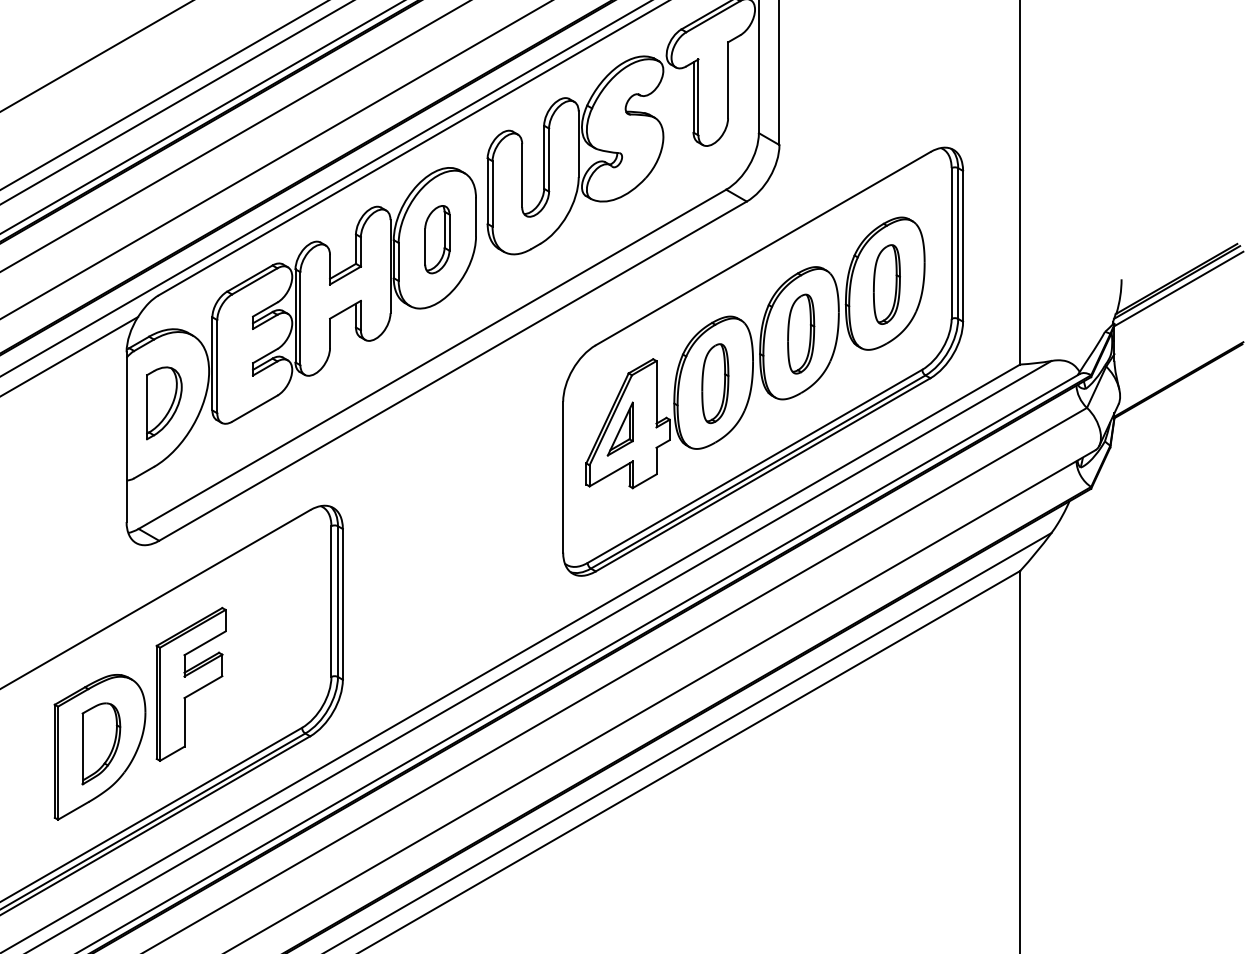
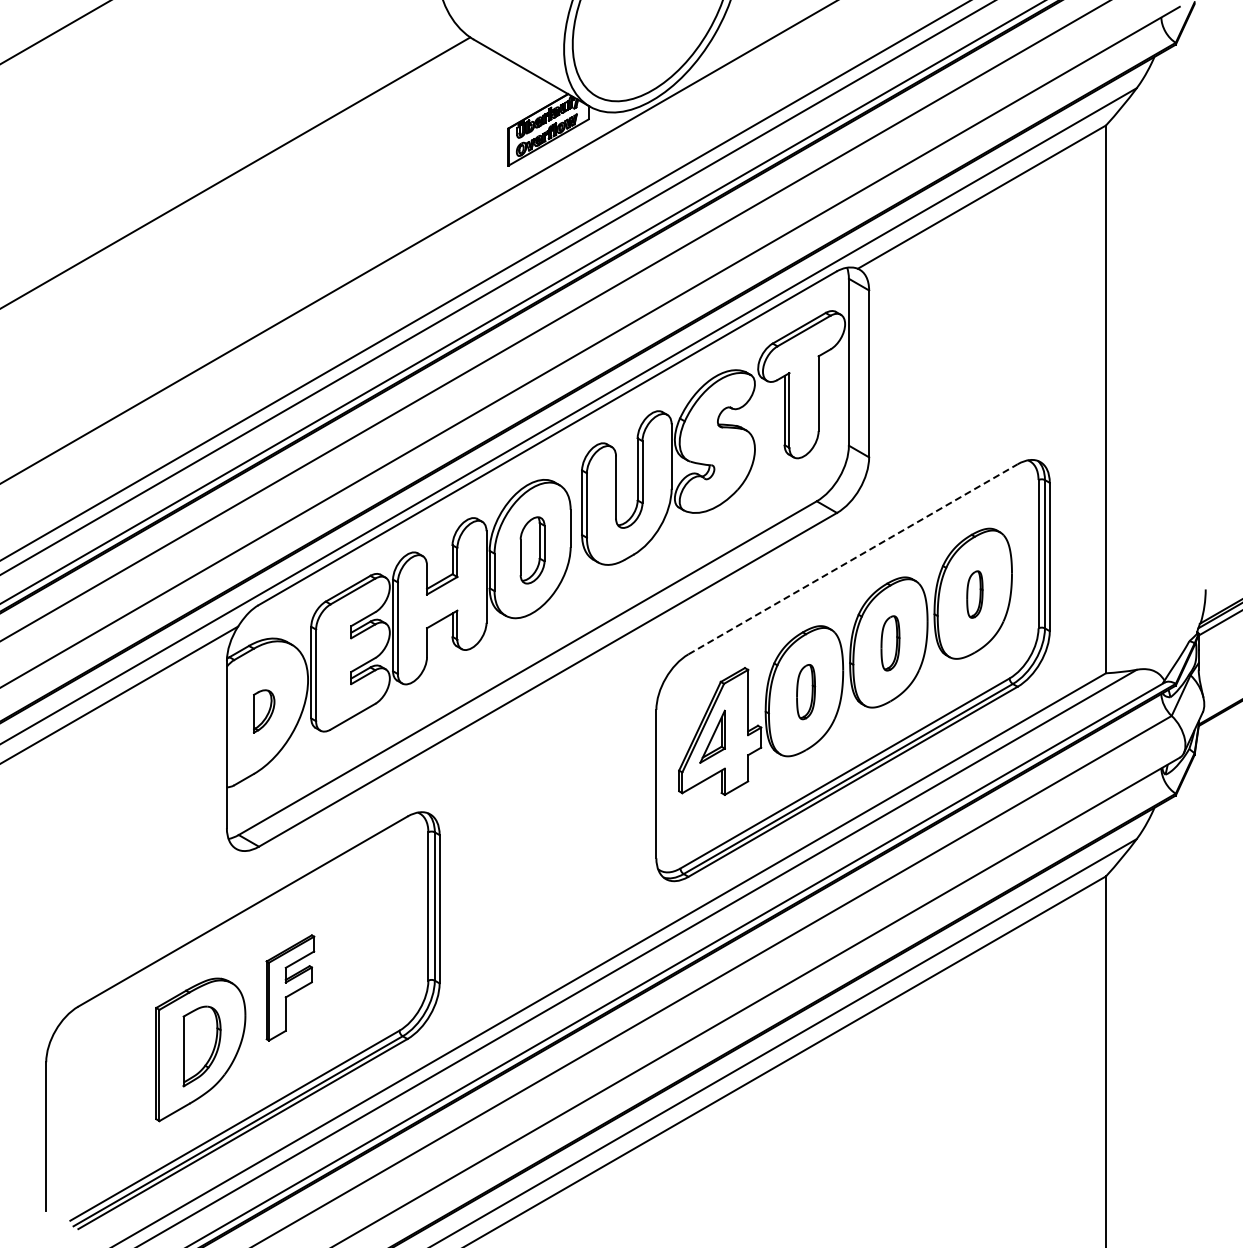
line: (763, 248) -> (853, 559), solid -> dashed
part: (886, 284) -> (974, 594), size x0.6
part: (801, 334) -> (890, 643), size x0.7
part: (714, 383) -> (805, 691), size x0.7
part: (164, 403) -> (264, 711), size x0.6
part: (191, 683) -> (290, 987), size x0.7

